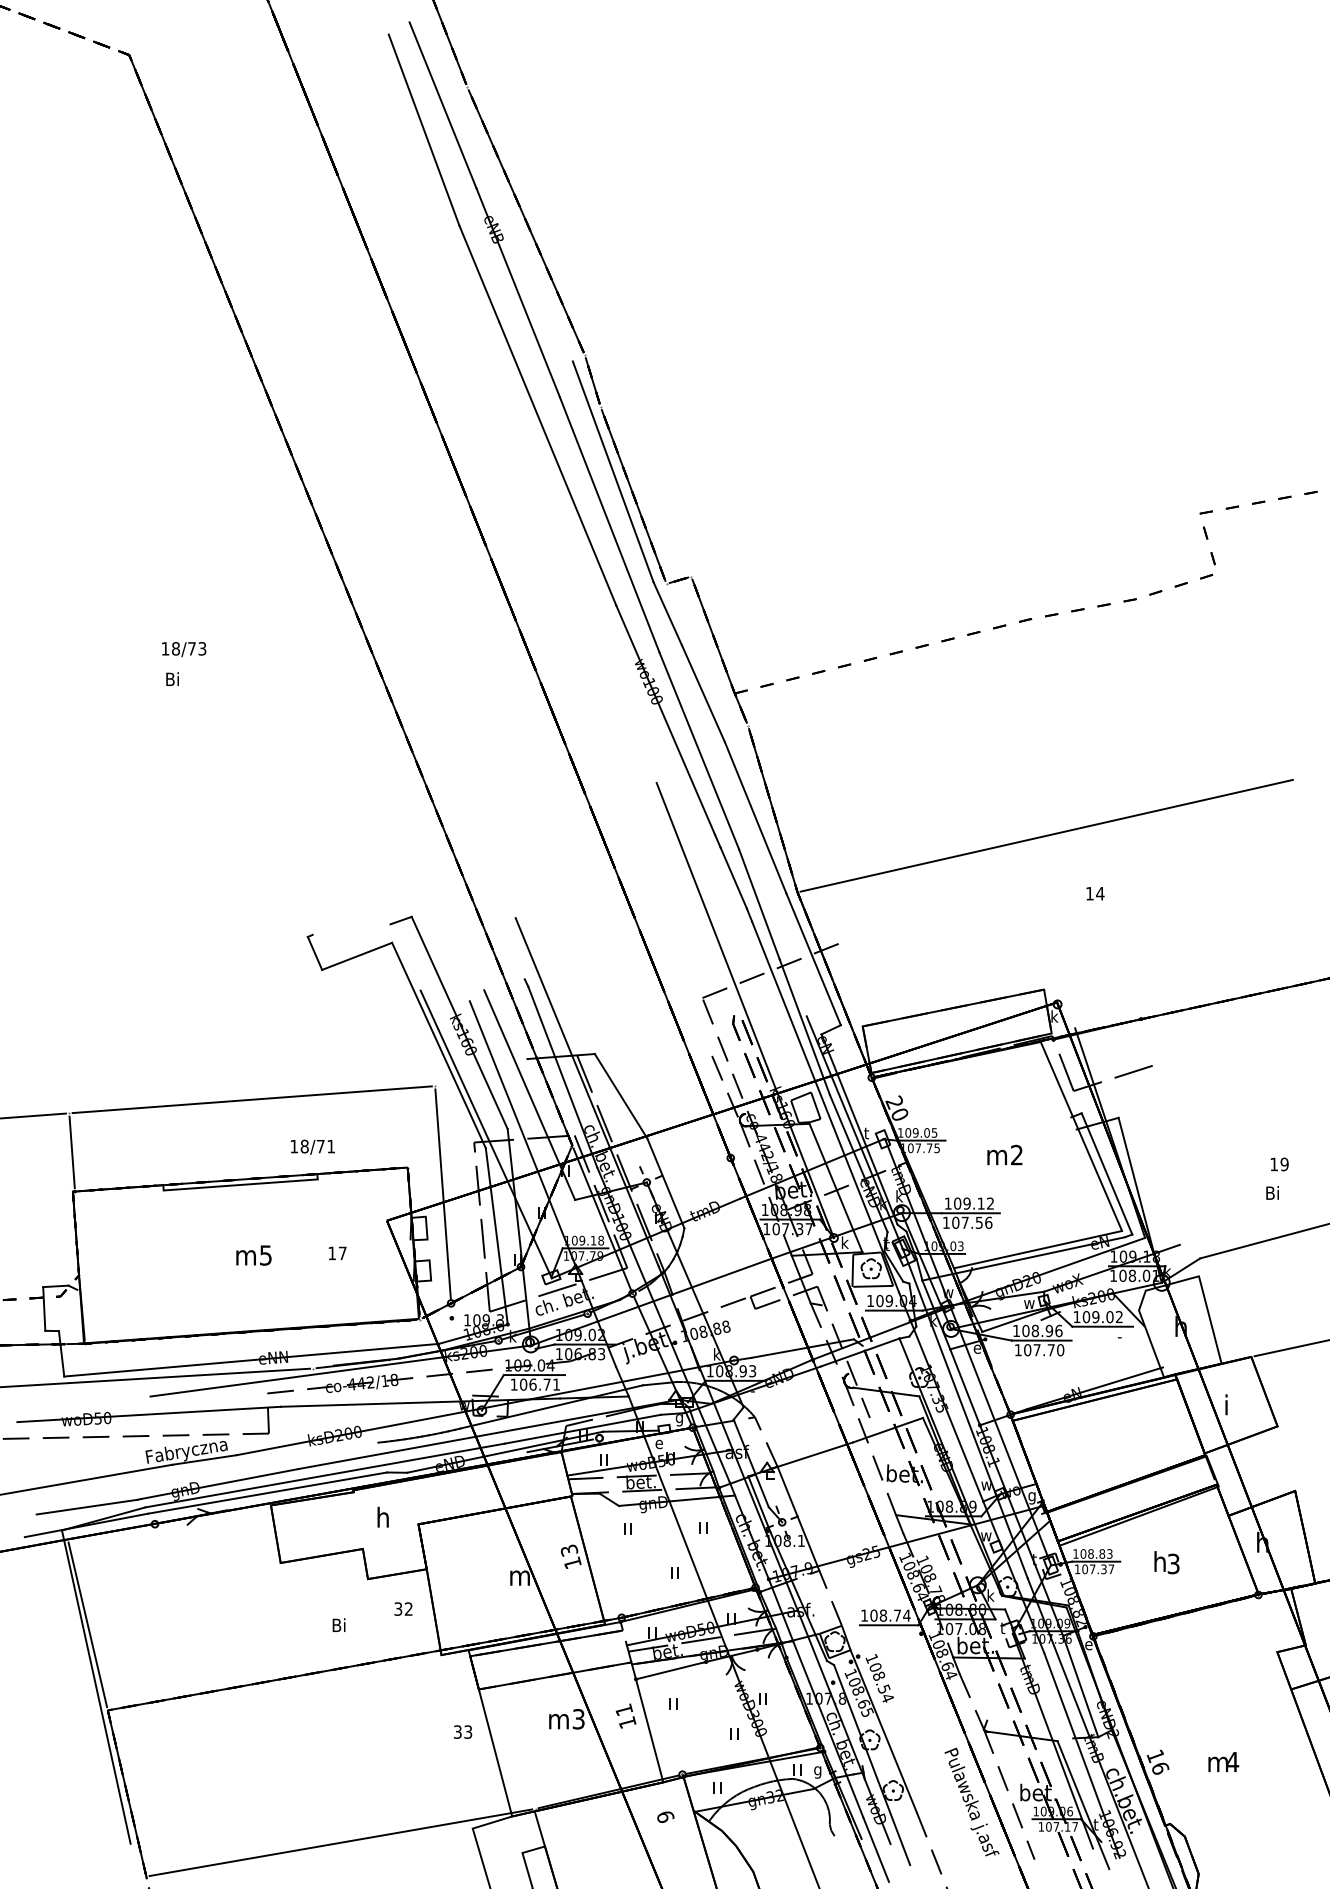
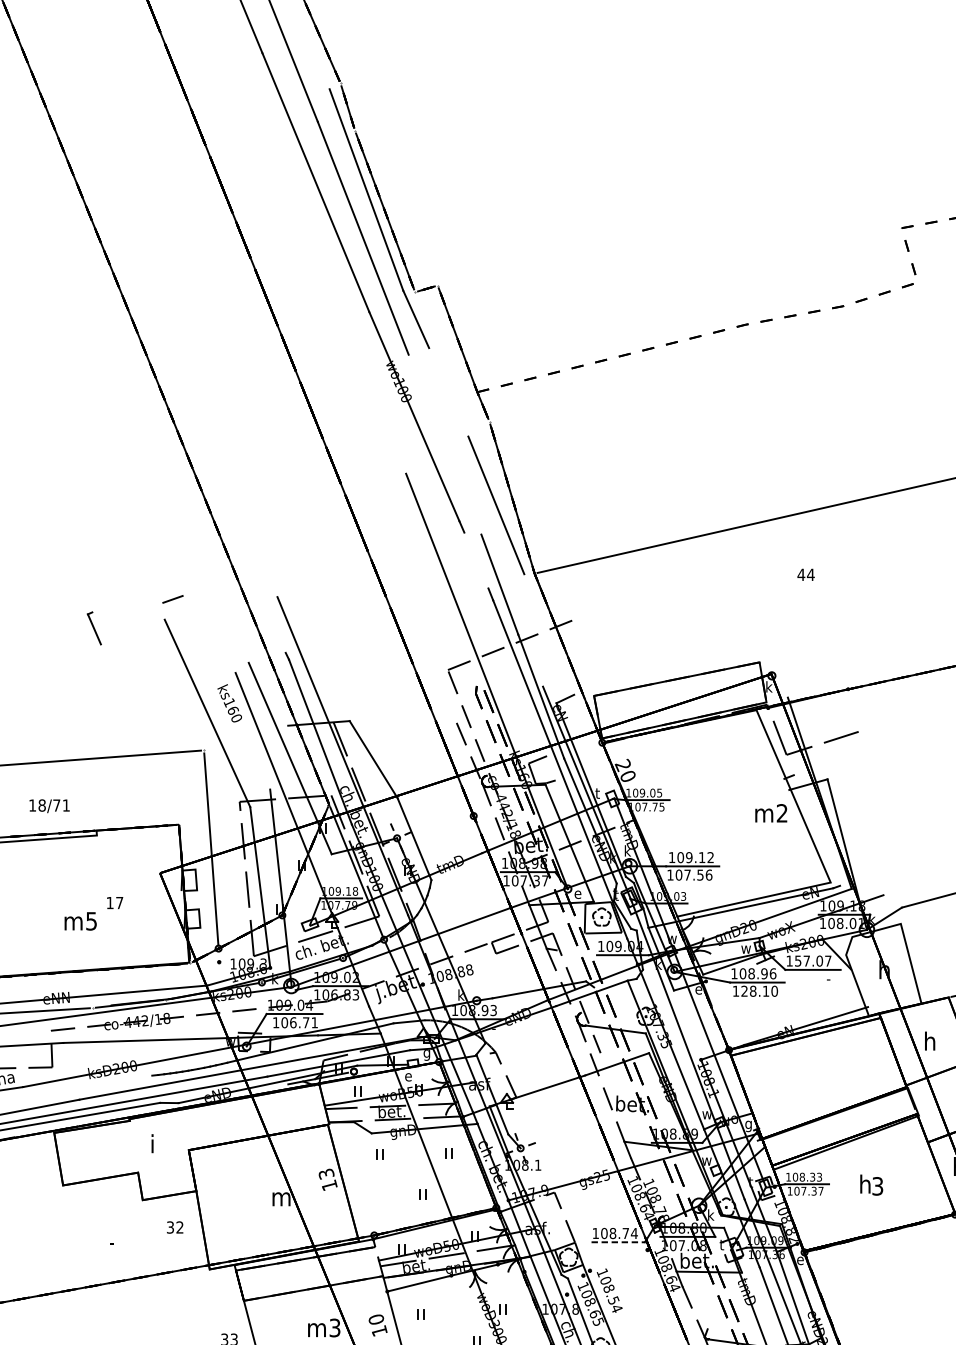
line: (702, 693) -> (447, 392), removed
line: (699, 750) -> (445, 444), removed
line: (733, 877) -> (476, 560), removed
text: (1089, 893) -> (800, 574), 14 -> 44
line: (357, 955) -> (133, 631), removed
line: (813, 959) -> (549, 634), removed
line: (459, 1022) -> (226, 692), removed
line: (815, 1105) -> (551, 768), removed
line: (485, 1134) -> (249, 794), removed
text: (312, 1146) -> (49, 805), moved
text: (1004, 1154) -> (770, 812), moved
line: (1106, 1173) -> (816, 830), removed
text: (844, 1242) -> (577, 893), k -> e
text: (253, 1255) -> (80, 921), moved
text: (1102, 1317) -> (812, 961), 109.02 -> 157.07
text: (1039, 1350) -> (755, 991), 107.70 -> 128.10
line: (965, 1387) -> (687, 1025), removed
text: (1230, 1406) -> (929, 1042), i -> h
text: (382, 1517) -> (156, 1143), h -> i
line: (798, 1518) -> (535, 1144), removed
text: (1102, 1553) -> (812, 1176), 108.83 -> 108.33
text: (338, 1624) -> (115, 1241), Bi -> -
line: (889, 1625) -> (618, 1242), solid -> dashed
text: (623, 1709) -> (375, 1319), 11 -> 10

